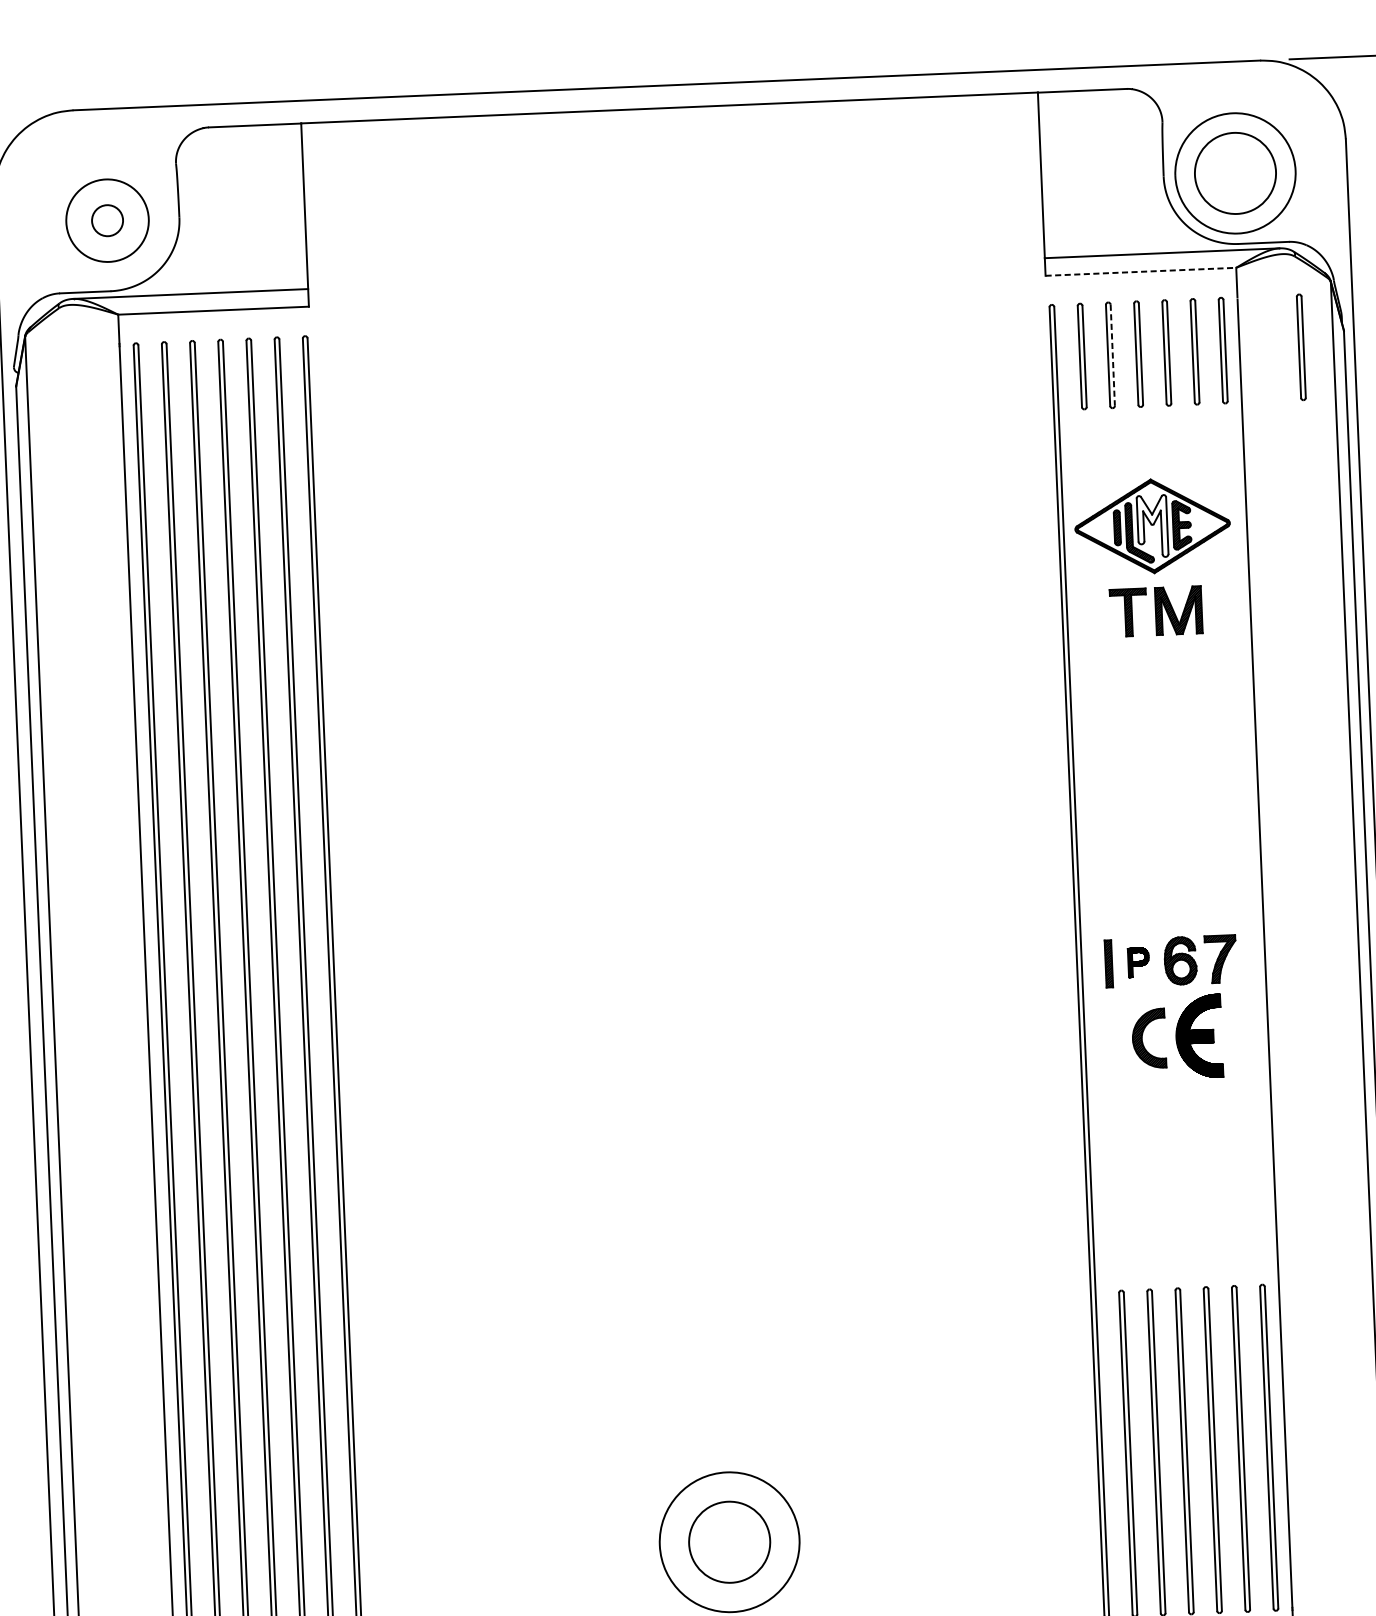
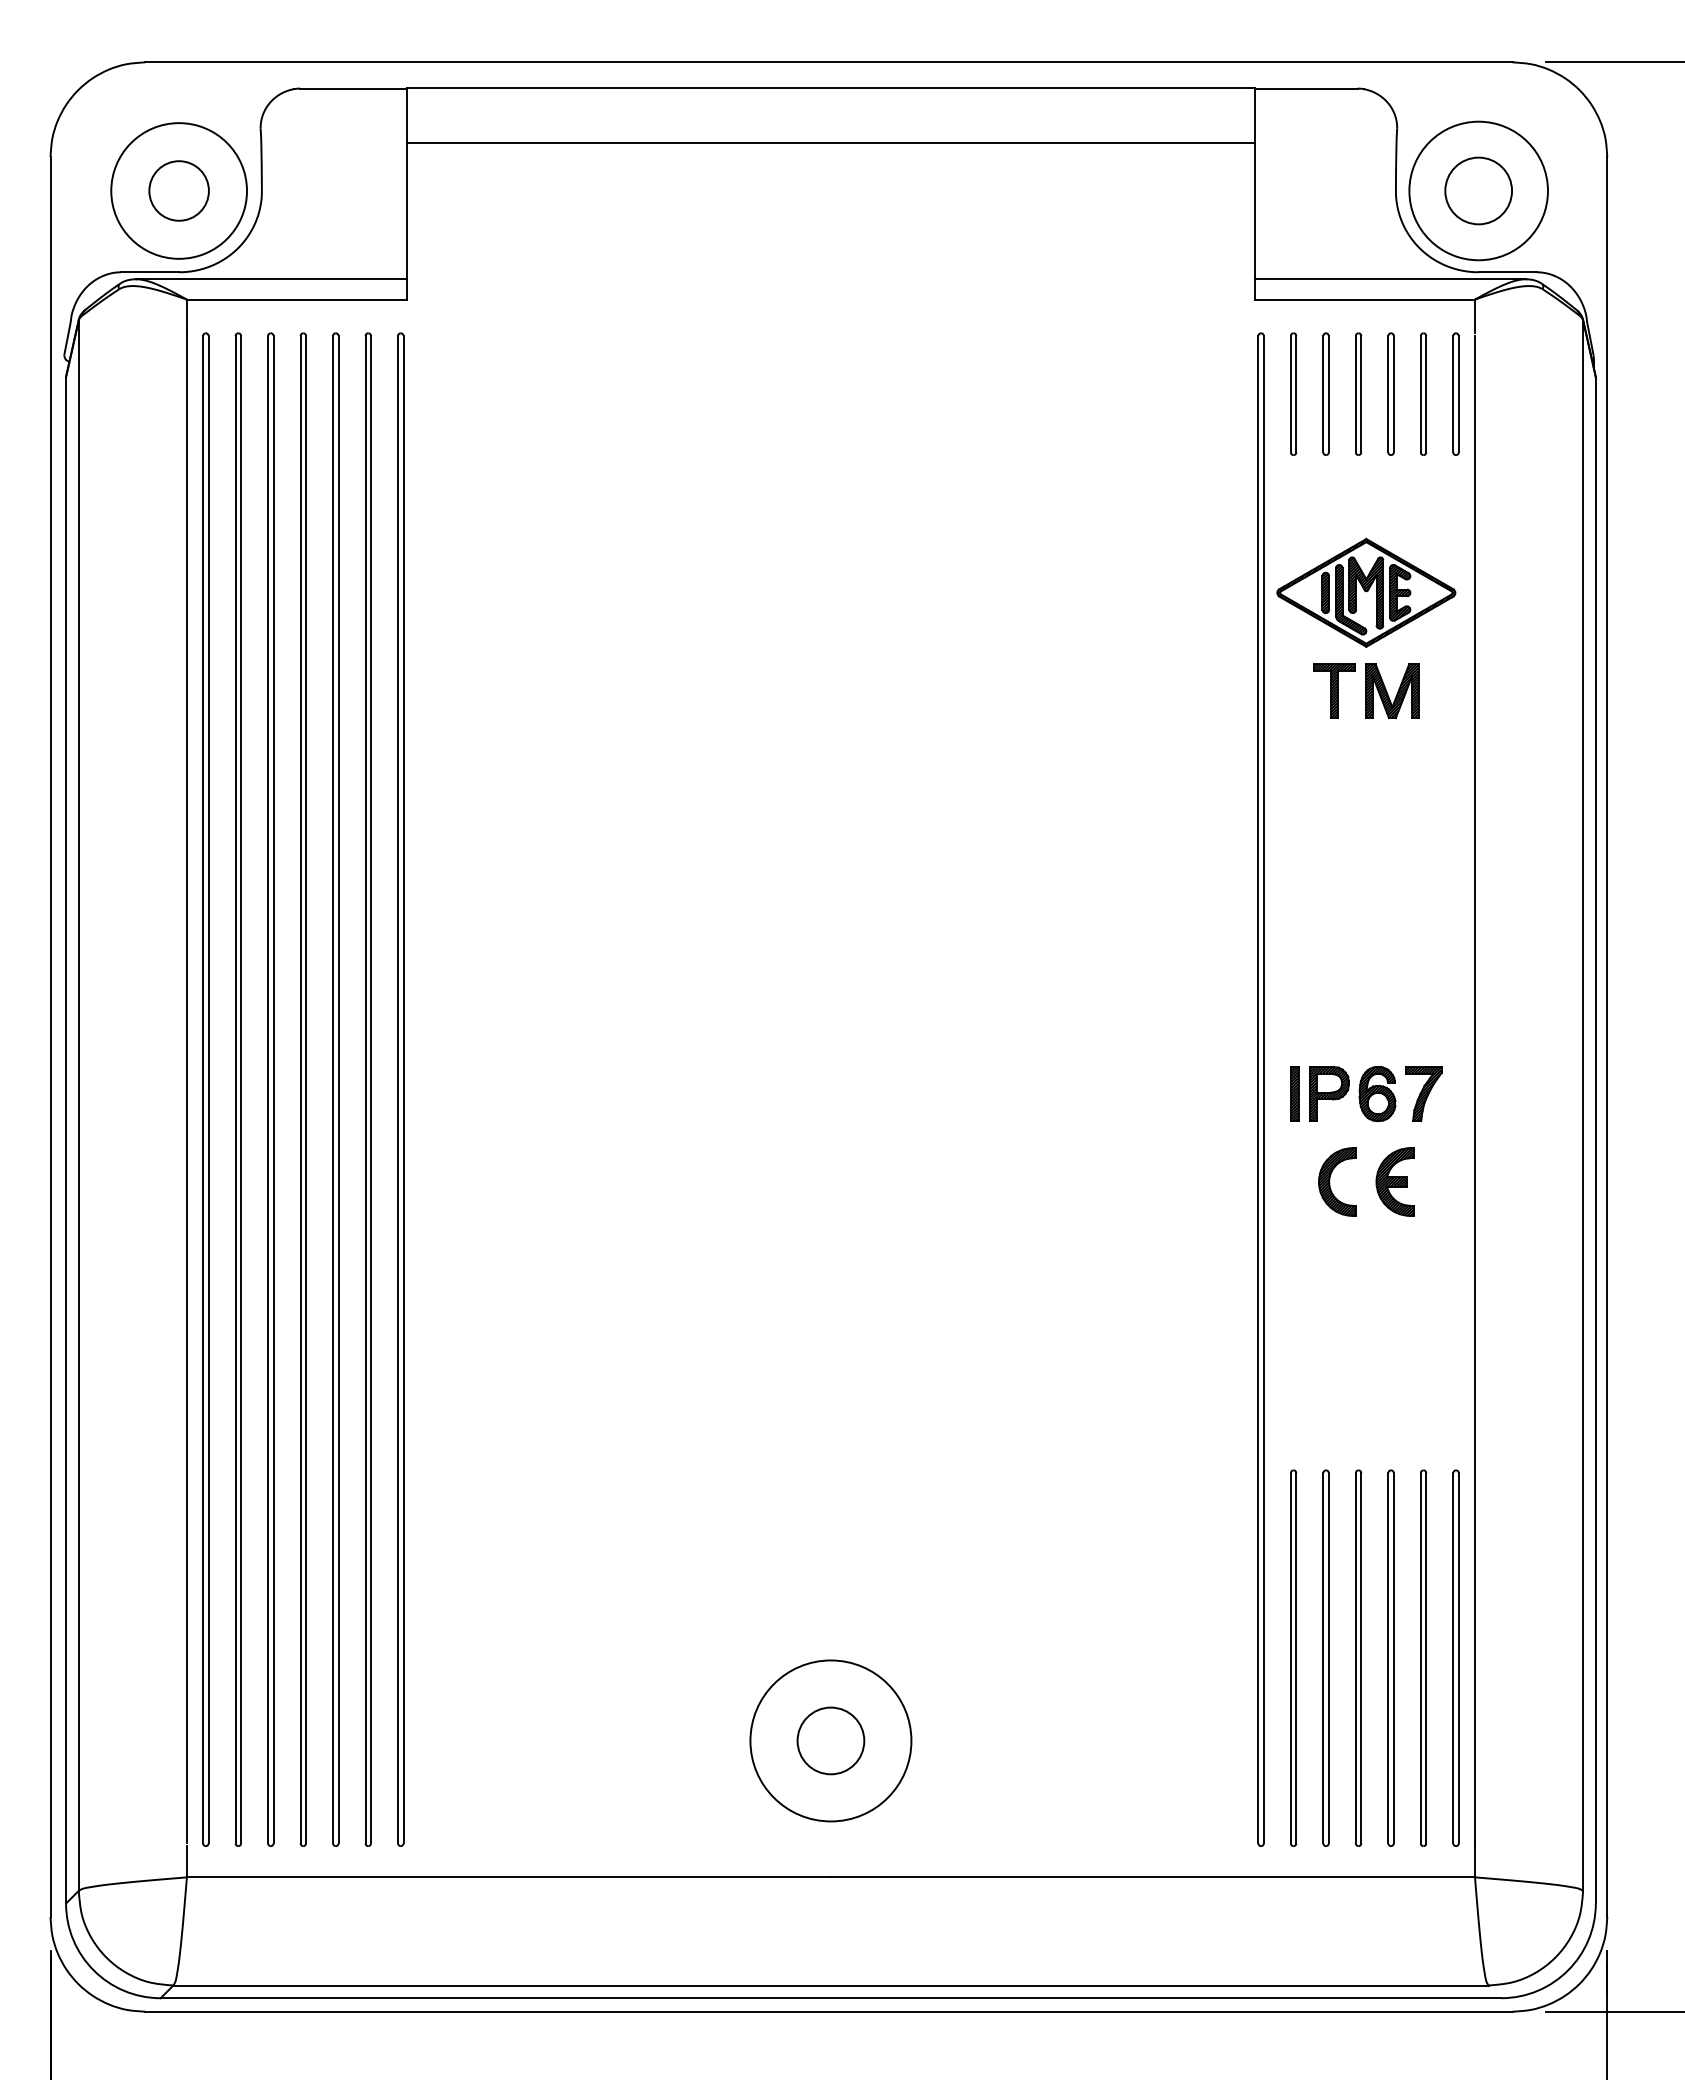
line: (671, 155) -> (830, 143), added
circle: (1235, 173) -> (1478, 190), size x0.71
circle: (106, 220) -> (178, 190), size x1.67
circle: (107, 220) -> (179, 190), size x1.43
line: (1141, 271) -> (1365, 299), dashed -> solid
part: (1300, 346) -> (1545, 393), removed
line: (1112, 355) -> (1328, 394), dashed -> solid
hatch: (1152, 525) -> (1366, 592), added
part: (1138, 962) -> (1329, 1093), size x1.67
part: (1198, 1036) -> (1394, 1181), size x0.71
circle: (729, 1541) -> (830, 1740), size x0.71

